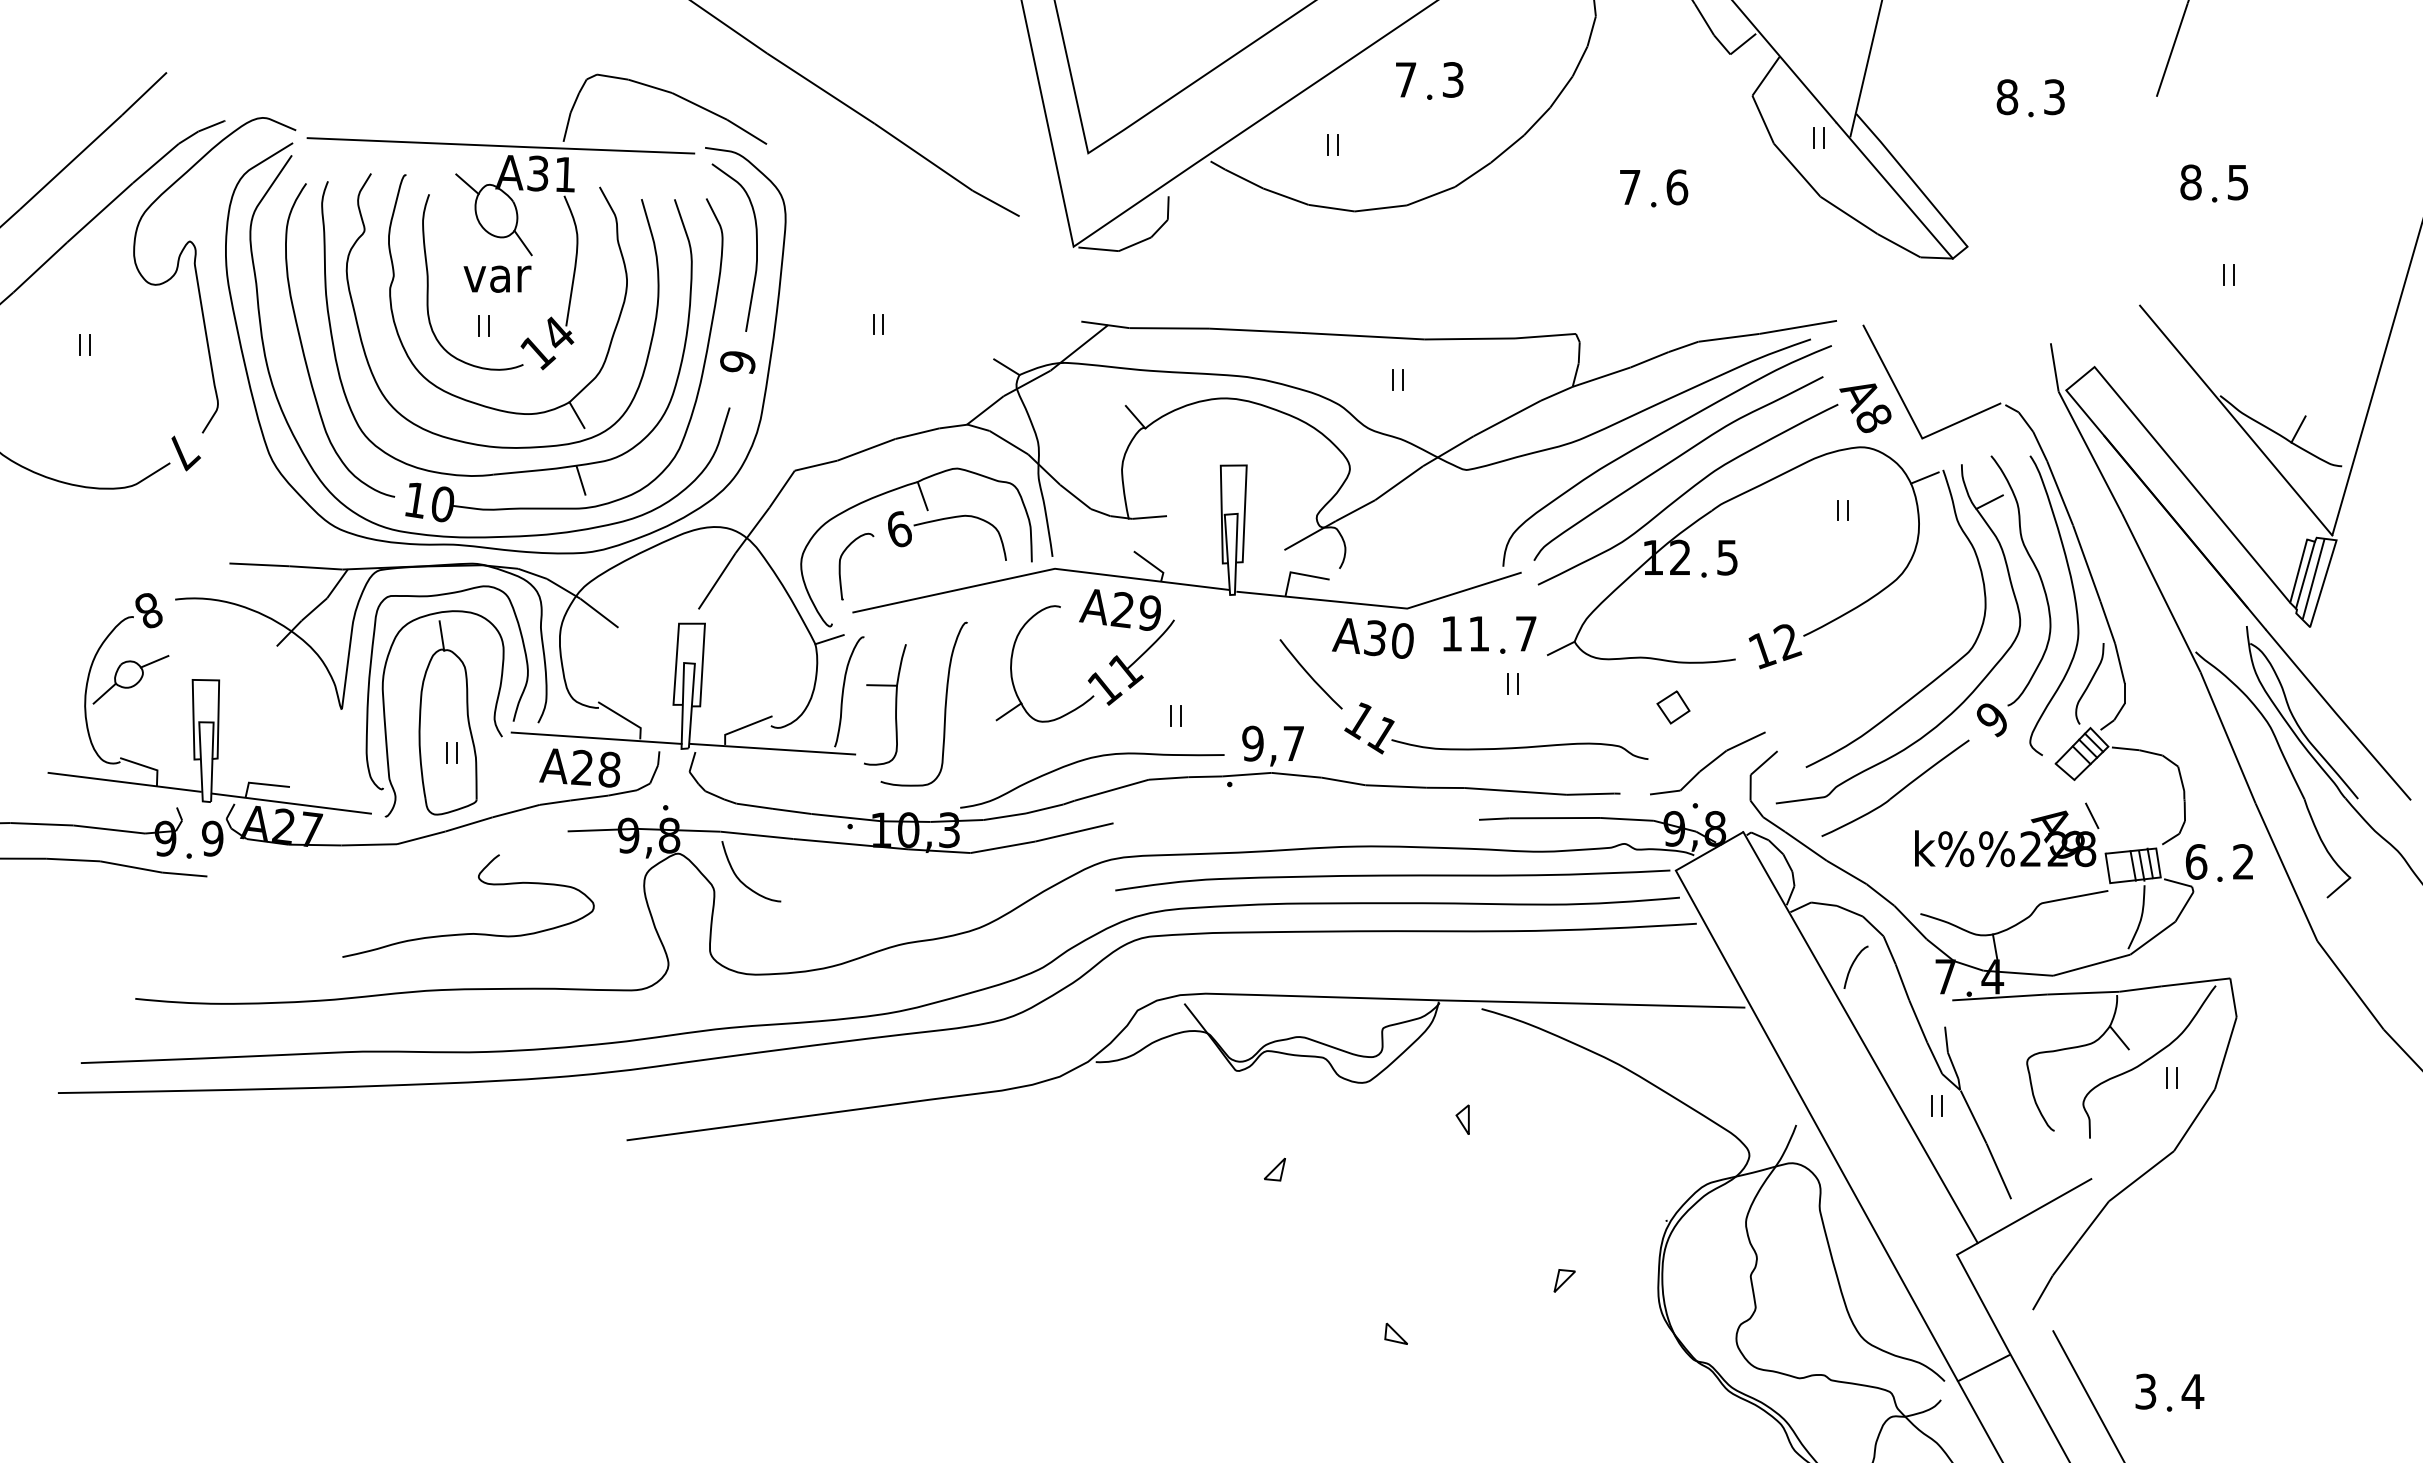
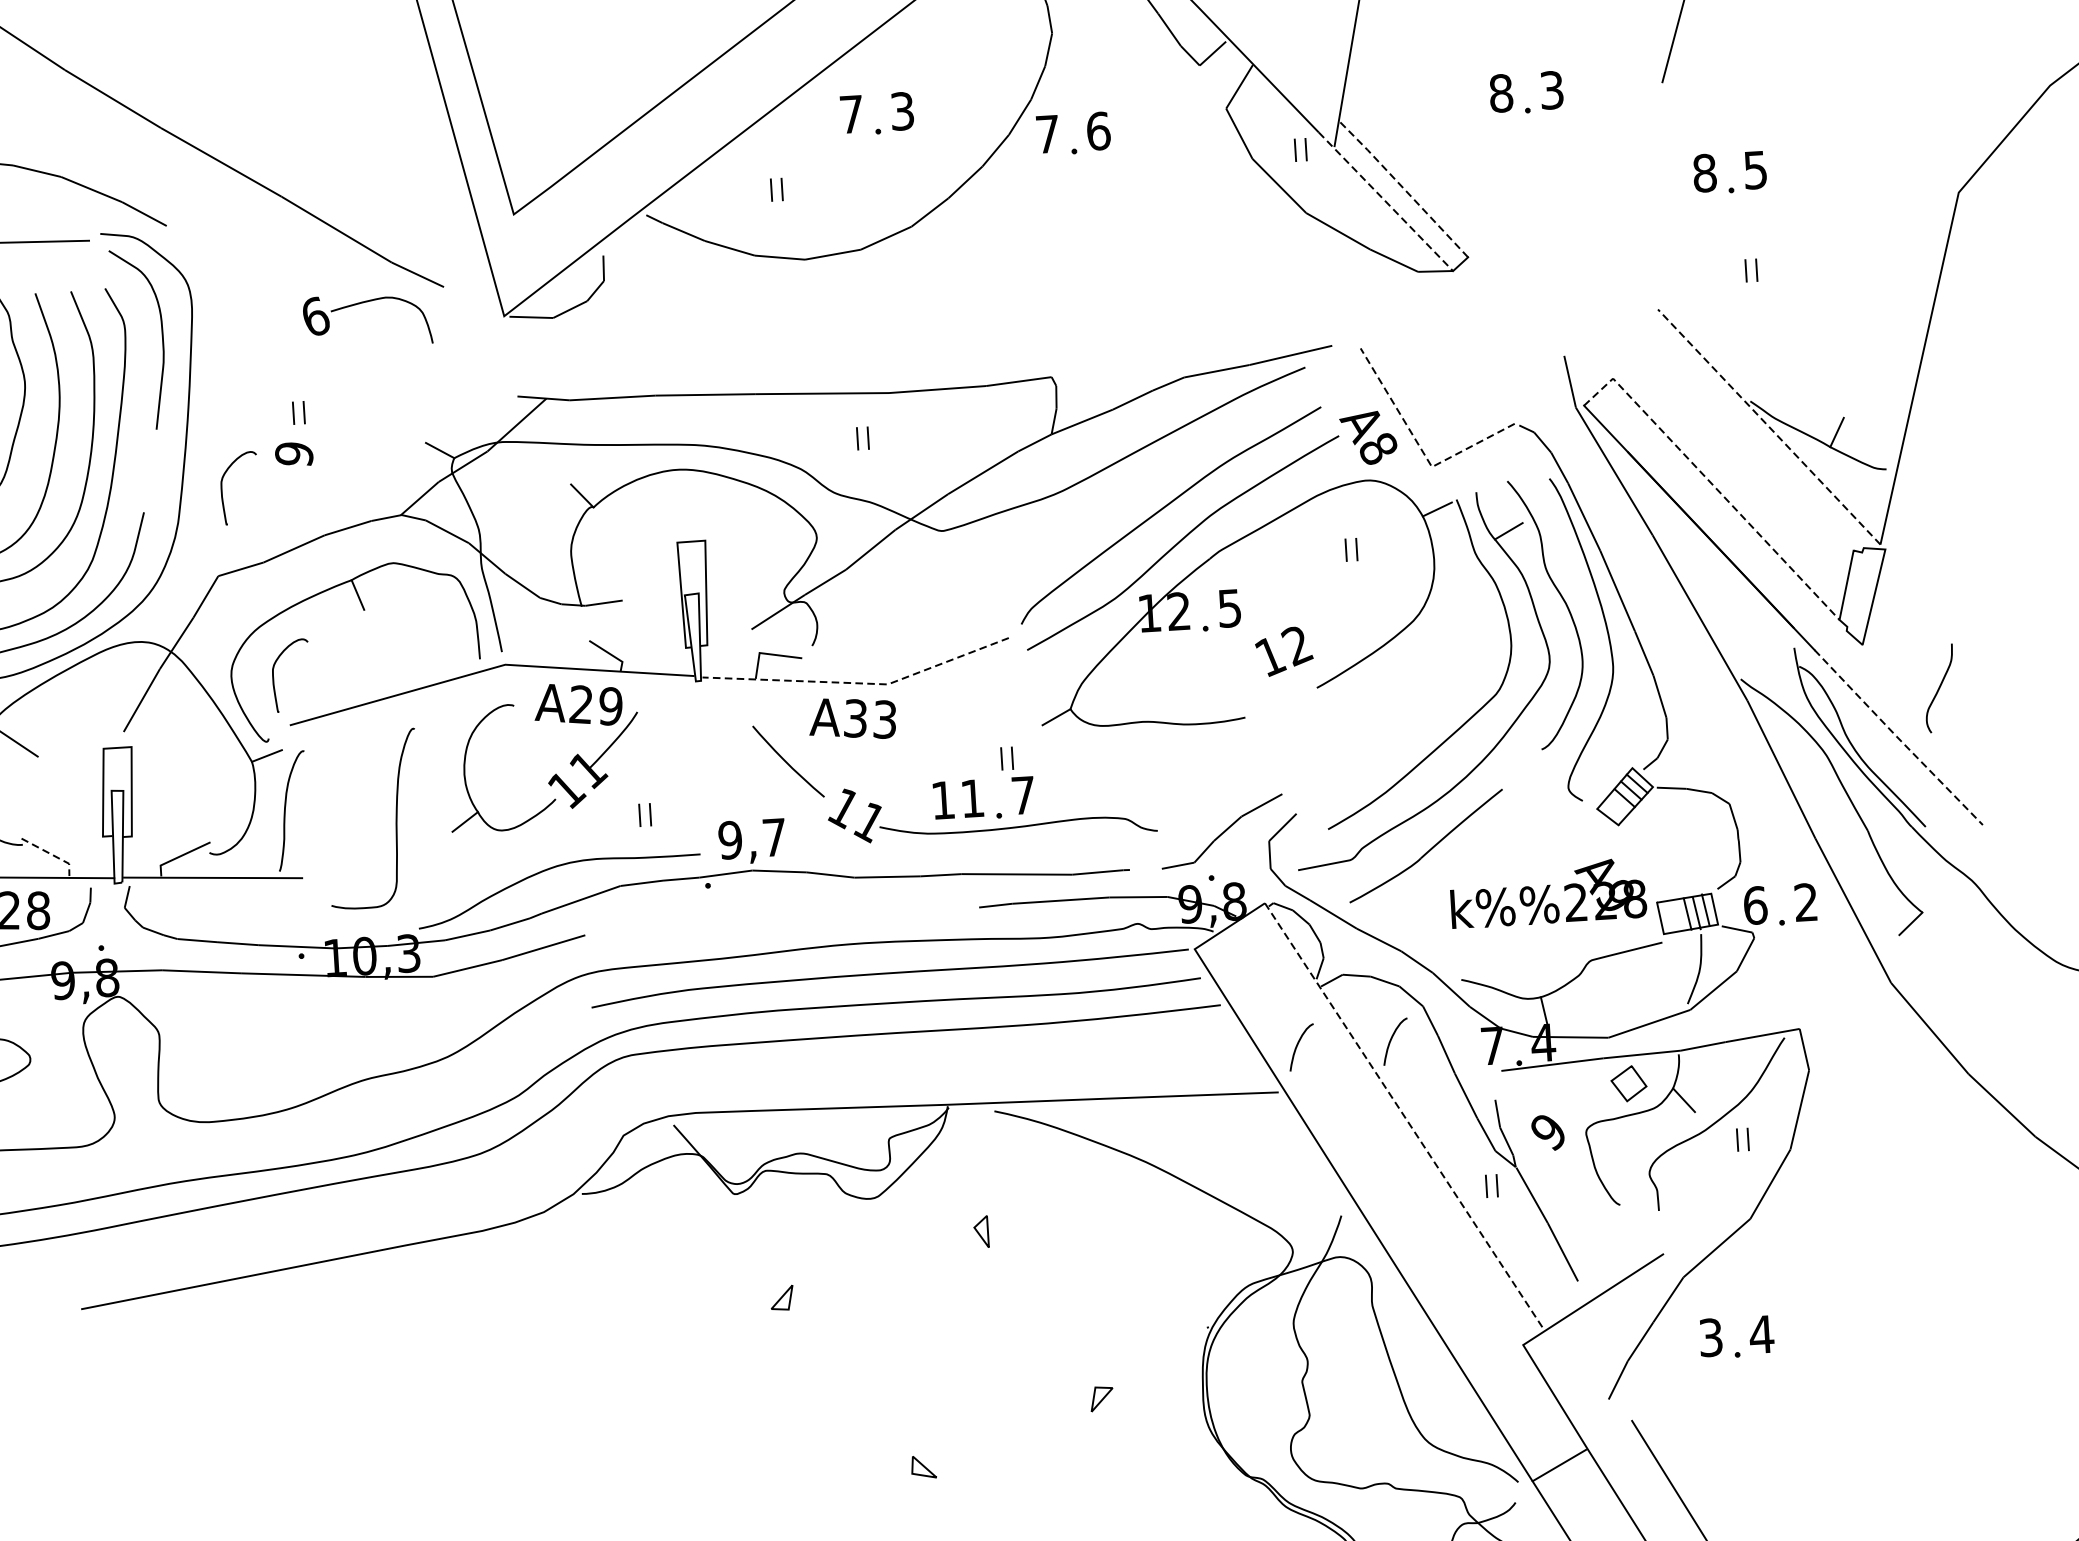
line: (1911, 179) -> (1403, 188), solid -> dashed
part: (1666, 188) -> (1087, 133), moved
line: (1895, 191) -> (1386, 202), solid -> dashed
text: (737, 362) -> (293, 454), moved
curve: (803, 390) -> (222, 489), added
line: (1912, 420) -> (1420, 448), solid -> dashed
line: (2236, 420) -> (1769, 426), solid -> dashed
curve: (1655, 438) -> (1144, 484), removed
line: (2180, 470) -> (1712, 484), solid -> dashed
part: (942, 520) -> (361, 304), moved
line: (2305, 574) -> (1854, 588), removed
line: (2313, 578) -> (1863, 592), removed
line: (1381, 606) -> (859, 683), solid -> dashed
part: (1481, 634) -> (975, 799), moved
text: (1402, 640) -> (884, 719), A30 -> A33
text: (1775, 646) -> (1284, 651), moved
curve: (2089, 683) -> (1939, 688), moved
part: (895, 704) -> (342, 821), removed
line: (1665, 713) -> (1620, 1090), moved
line: (2337, 715) -> (1897, 738), solid -> dashed
line: (625, 718) -> (52, 854), solid -> dashed
text: (1991, 720) -> (1547, 1133), moved
line: (2092, 815) -> (1640, 862), removed
curve: (741, 880) -> (187, 1021), removed
curve: (1766, 964) -> (1298, 1044), added
line: (1860, 1037) -> (1404, 1117), solid -> dashed
part: (2181, 1396) -> (1749, 1340), moved

